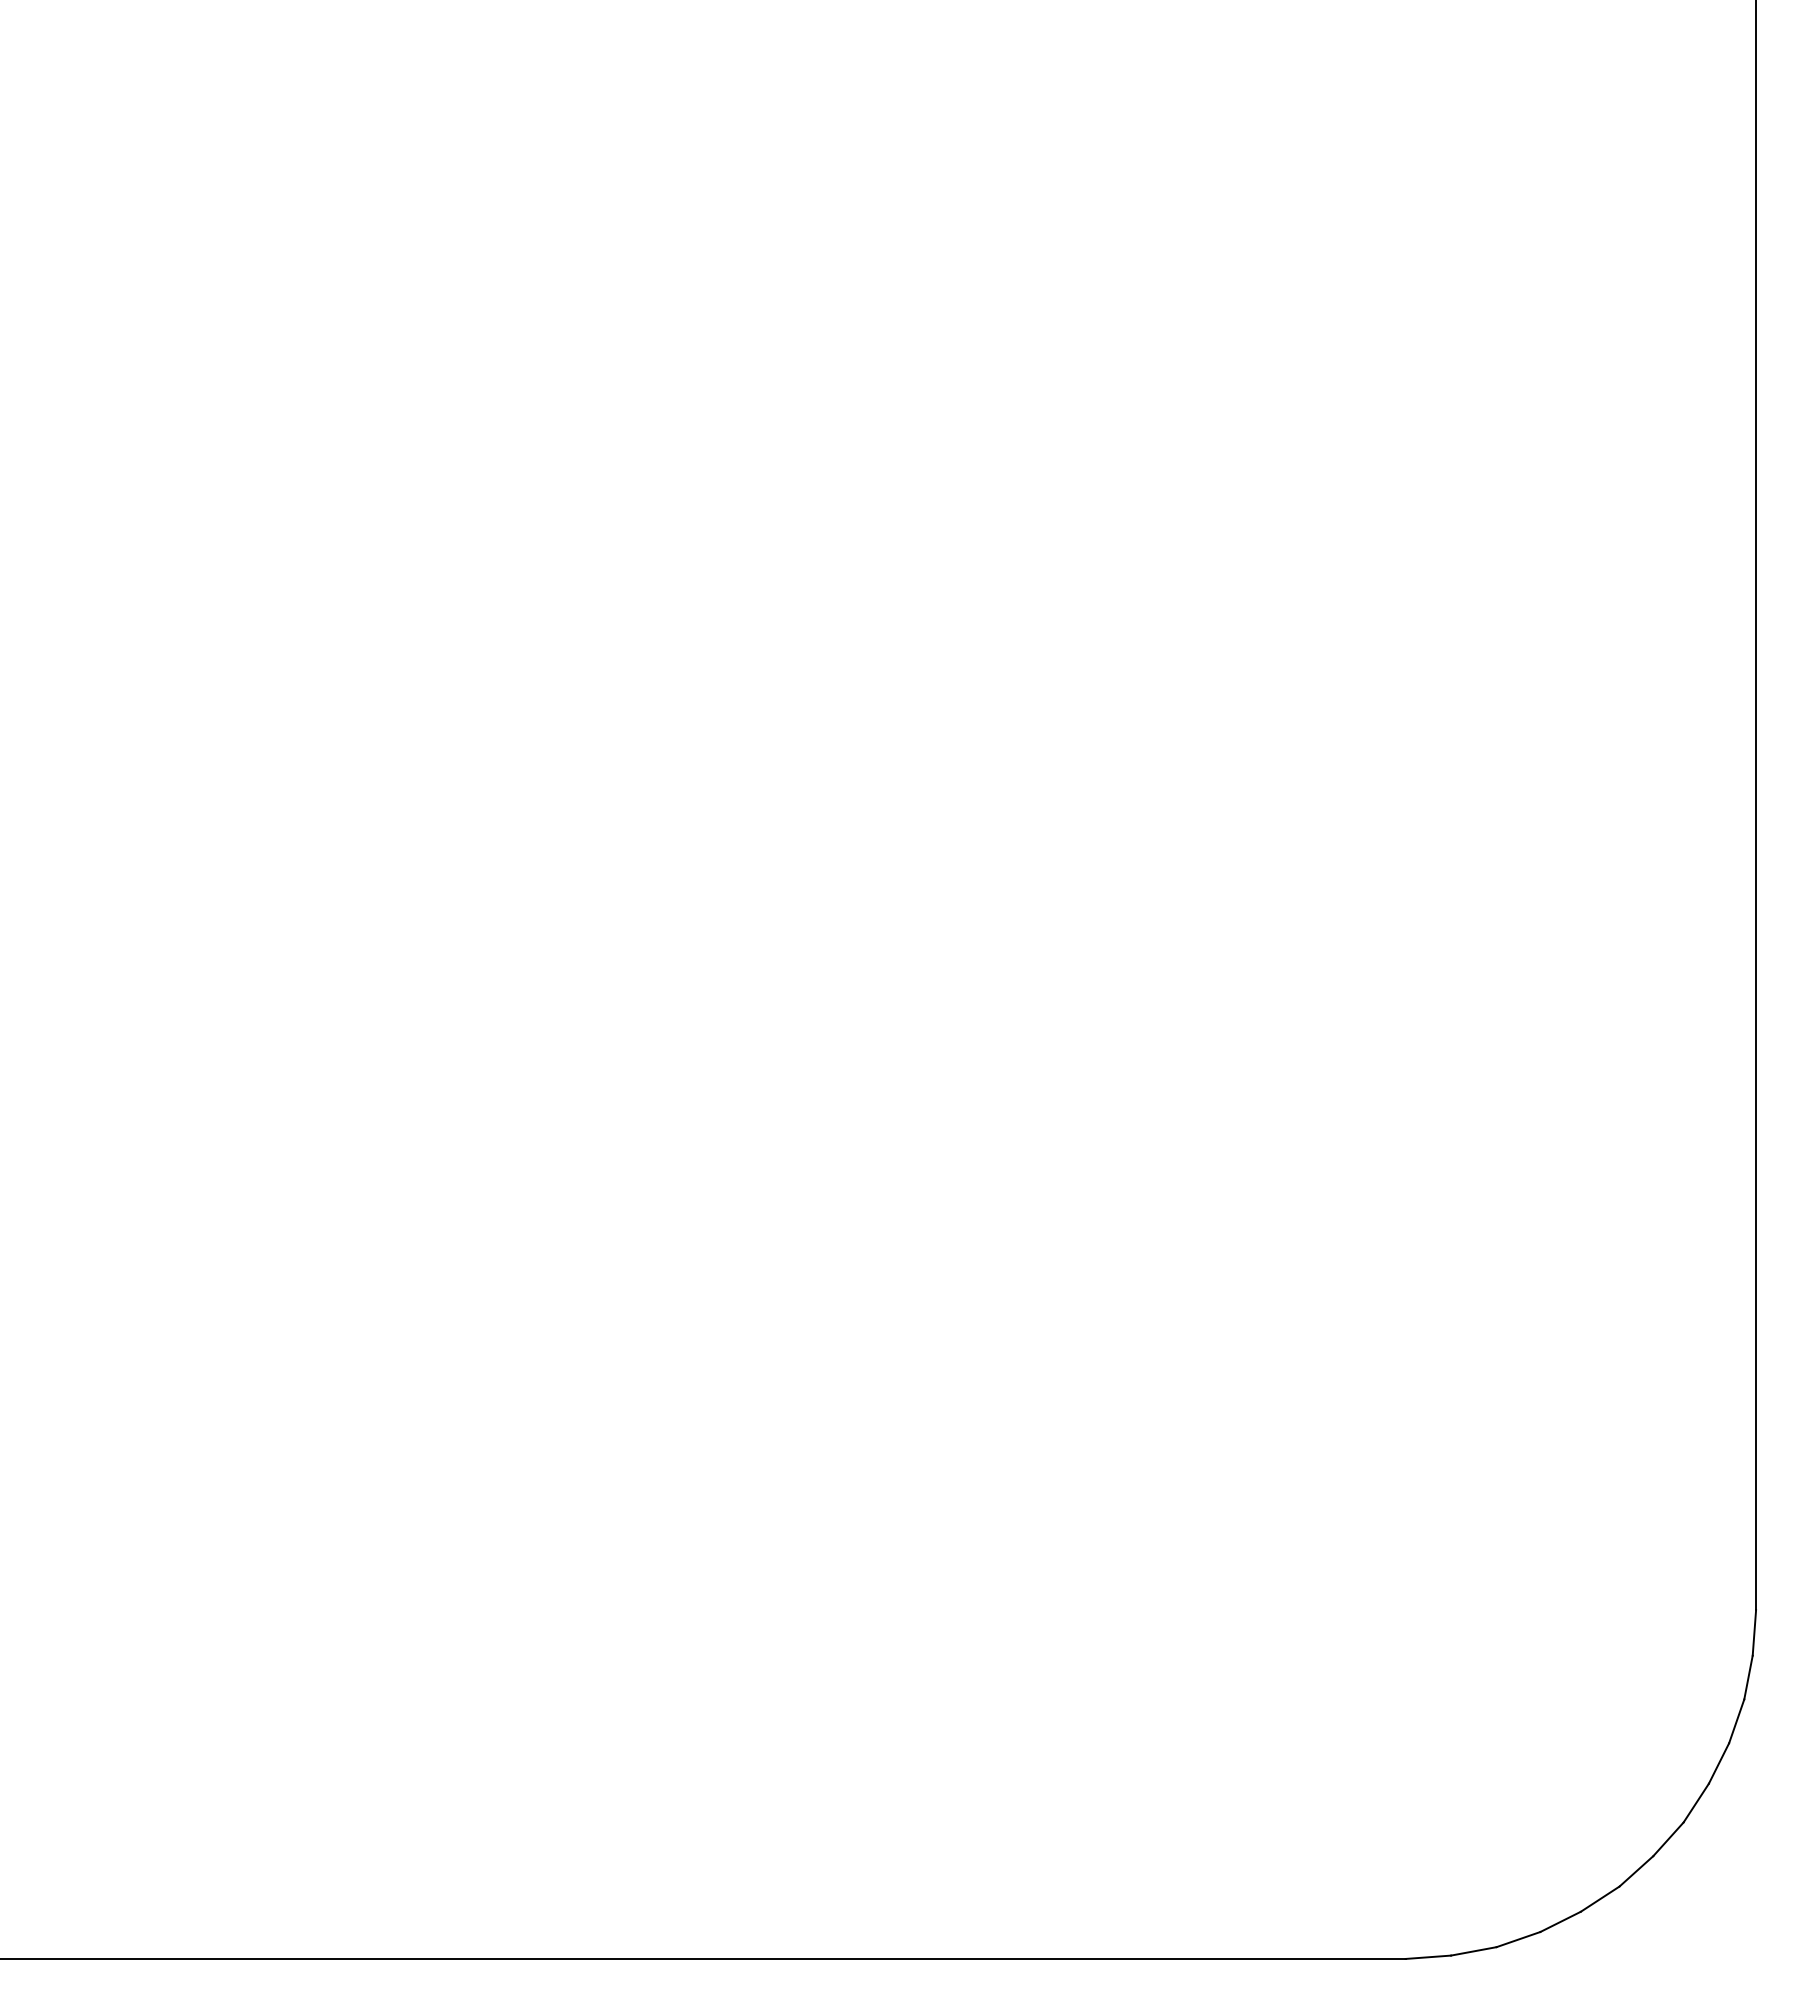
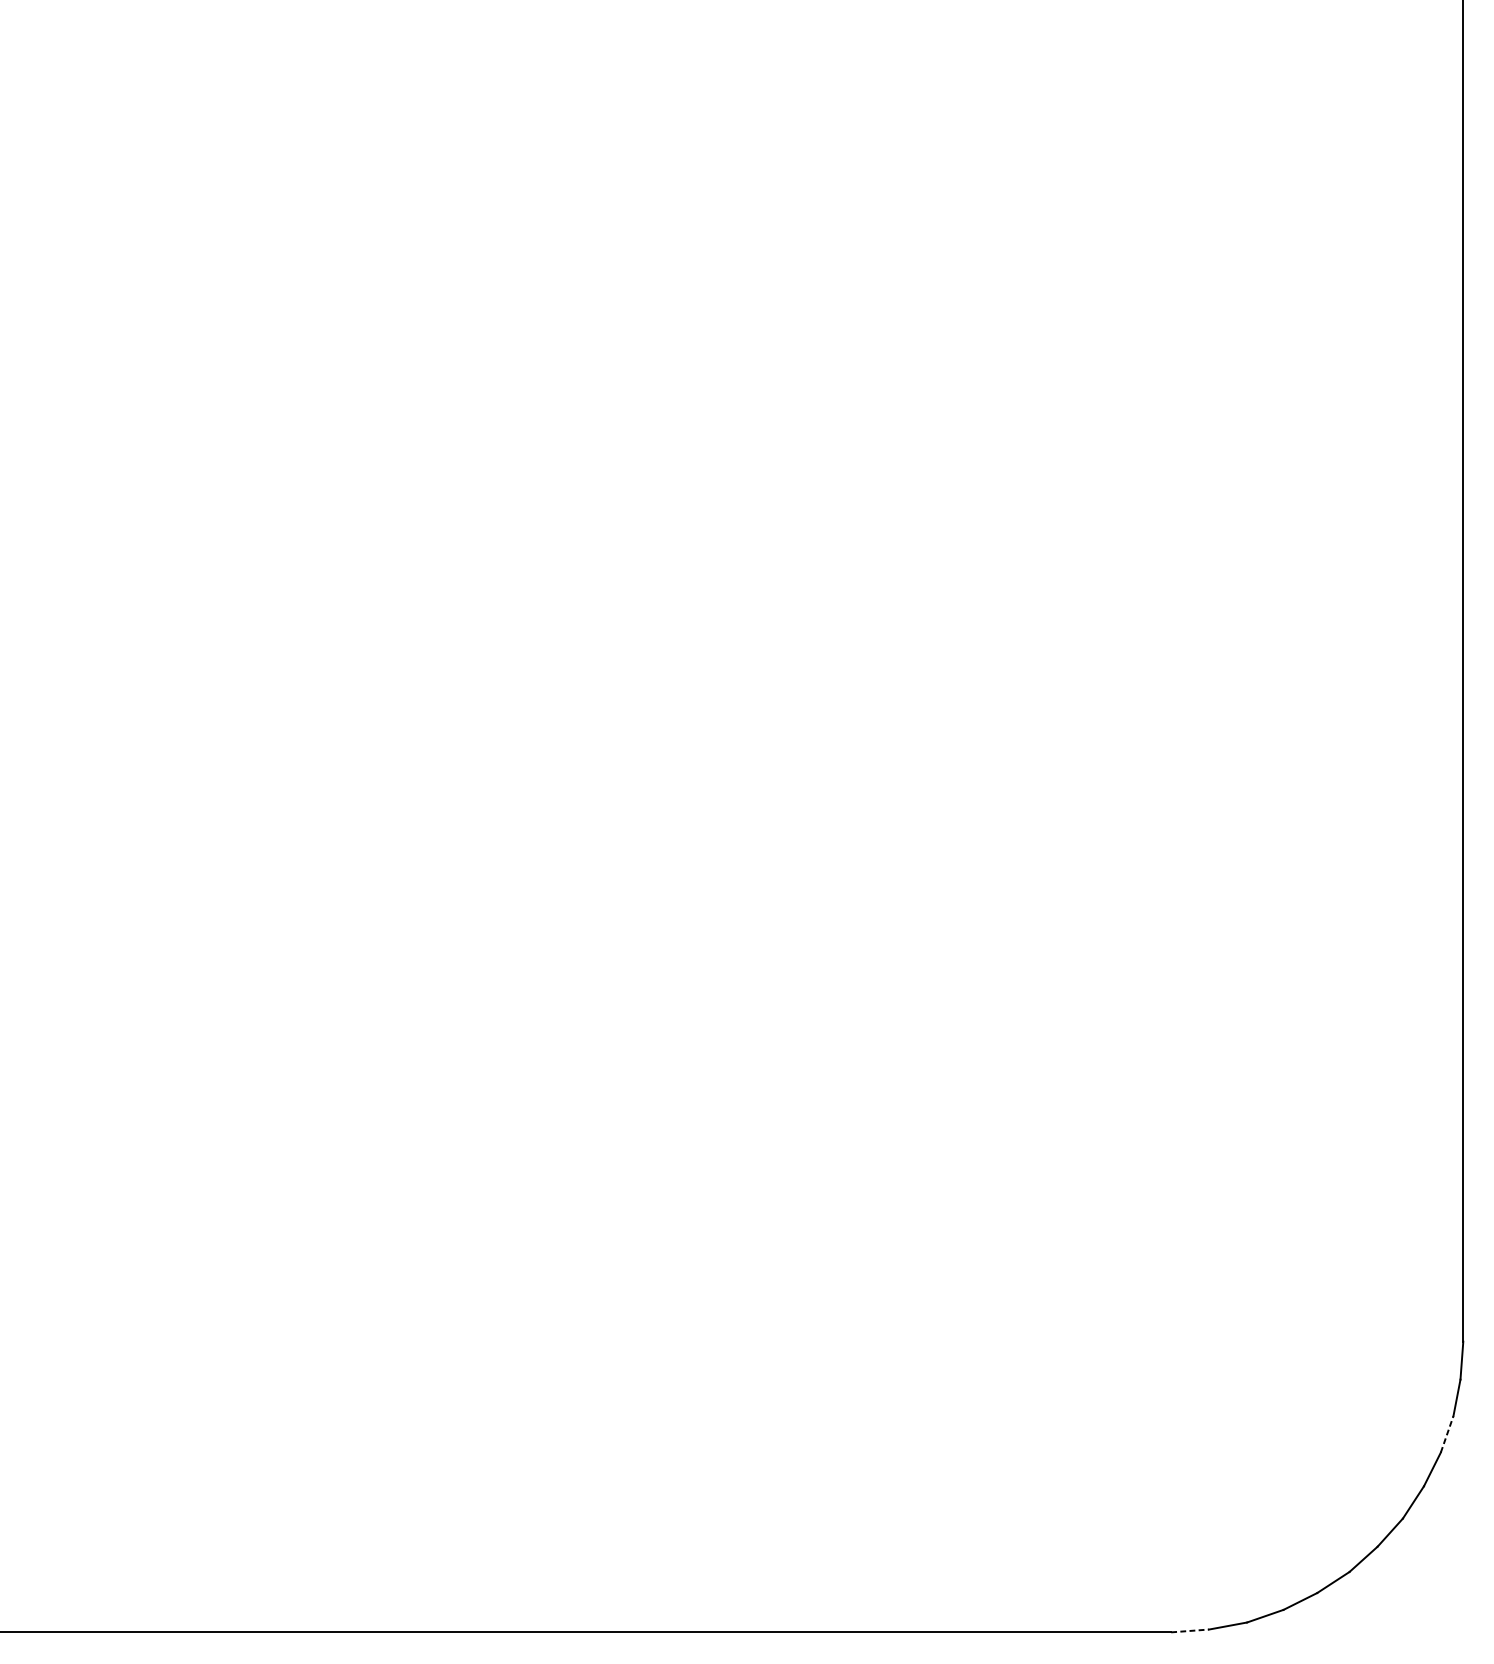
line: (1736, 1720) -> (1446, 1433), solid -> dashed
line: (1428, 1957) -> (1190, 1631), solid -> dashed

